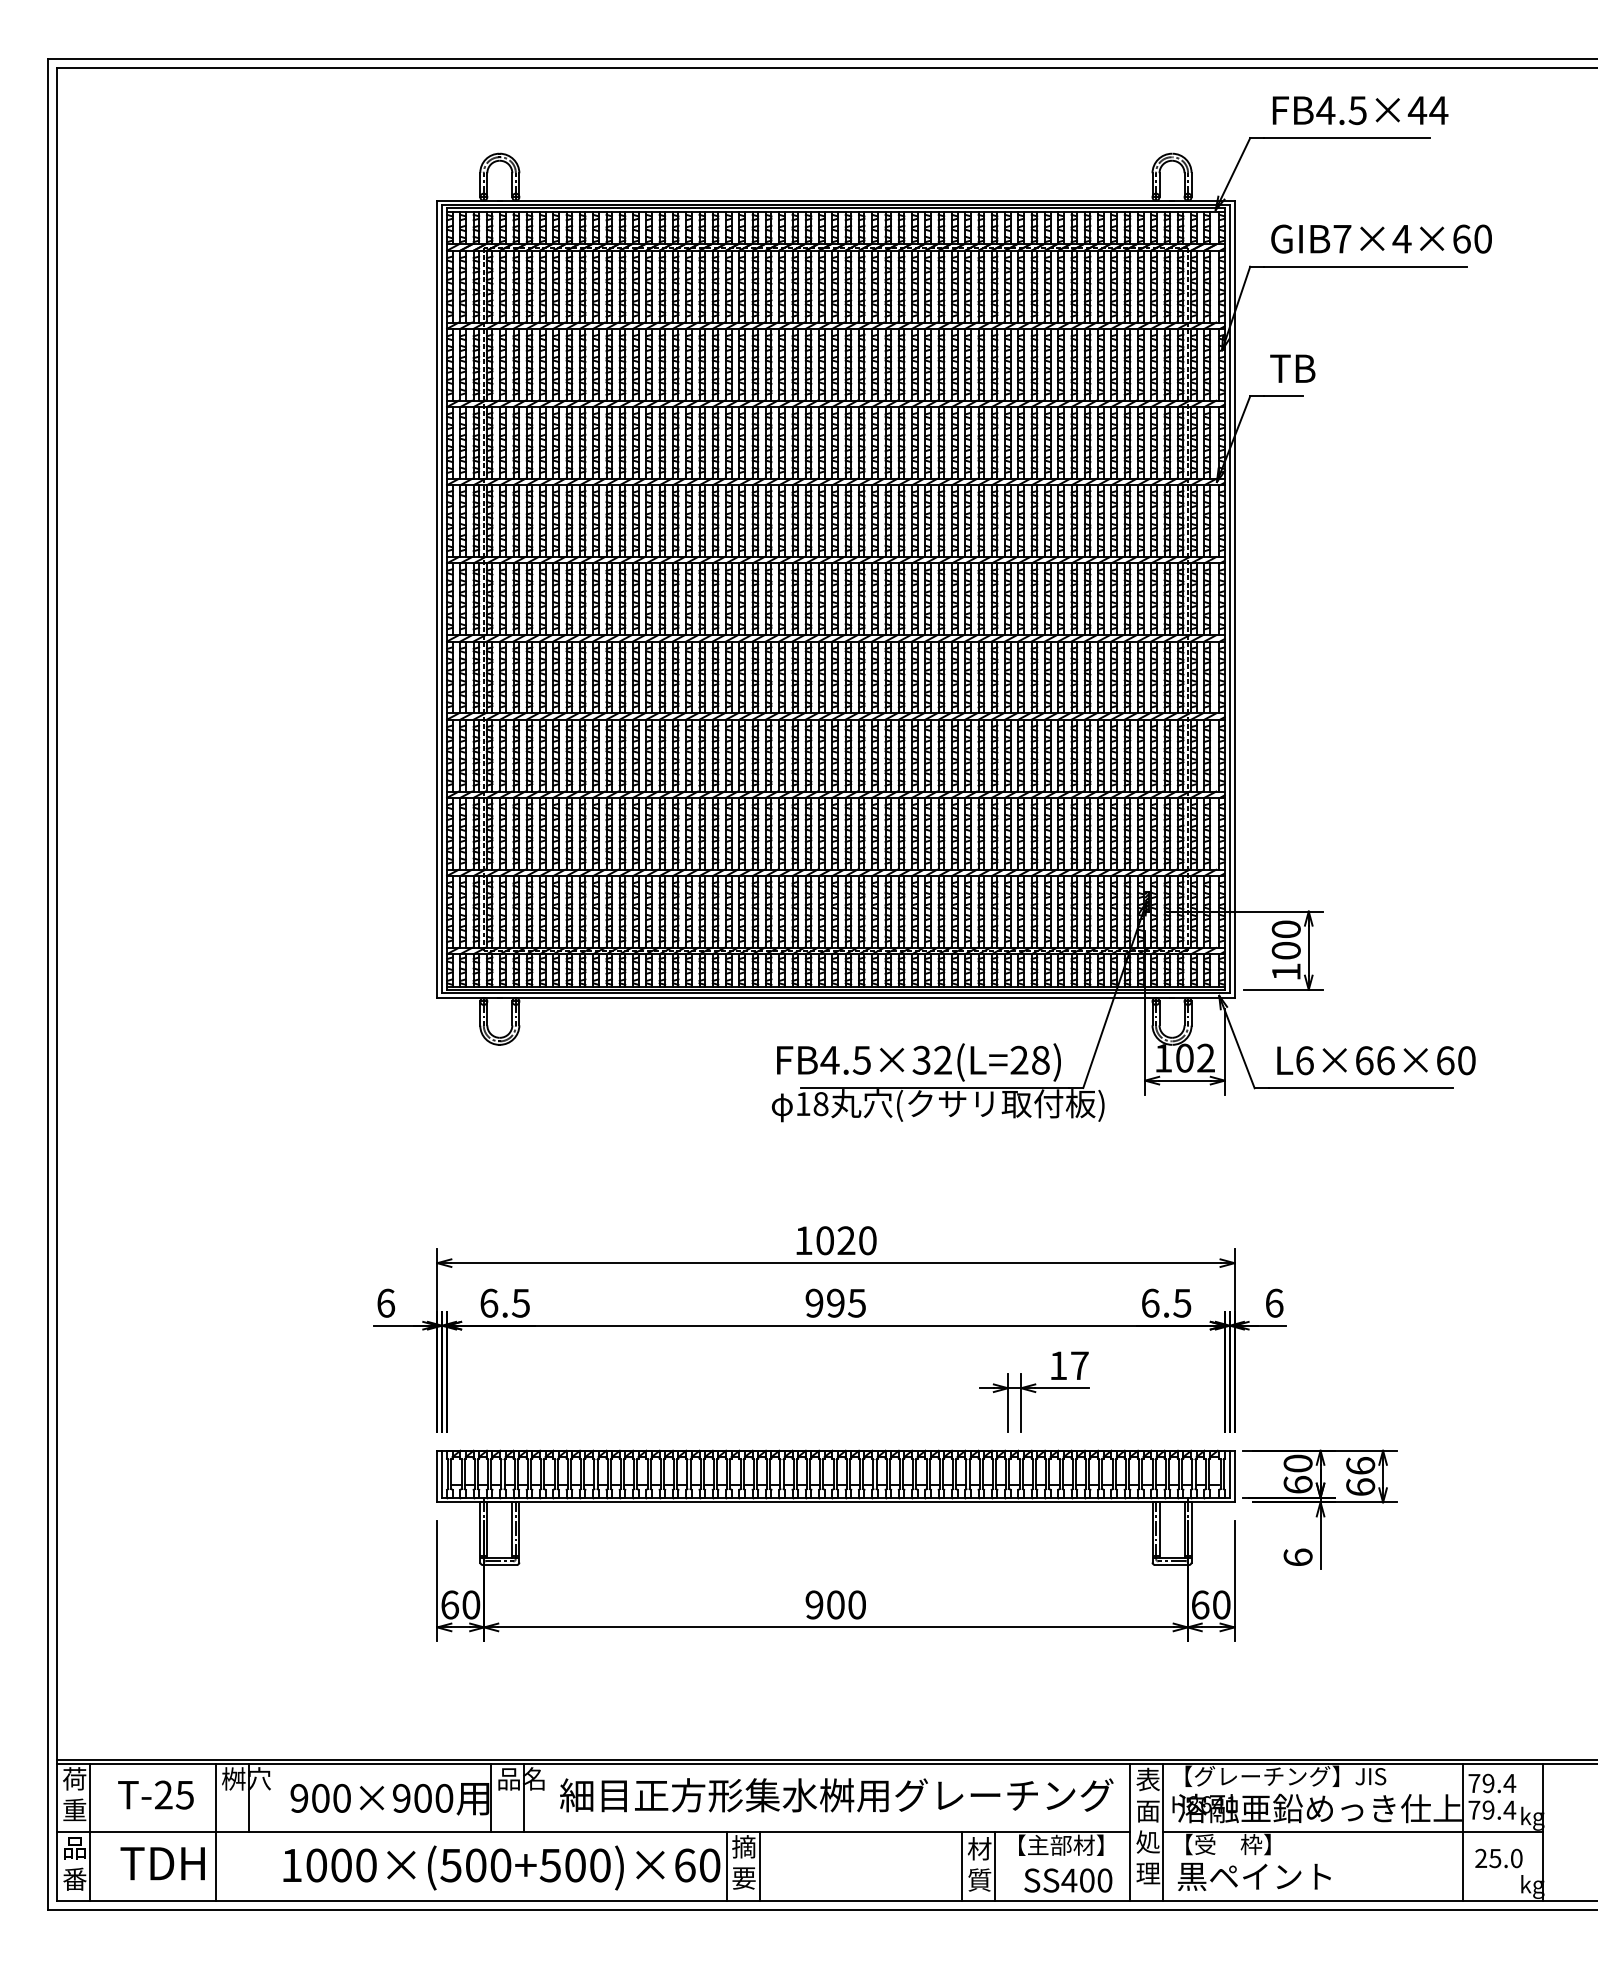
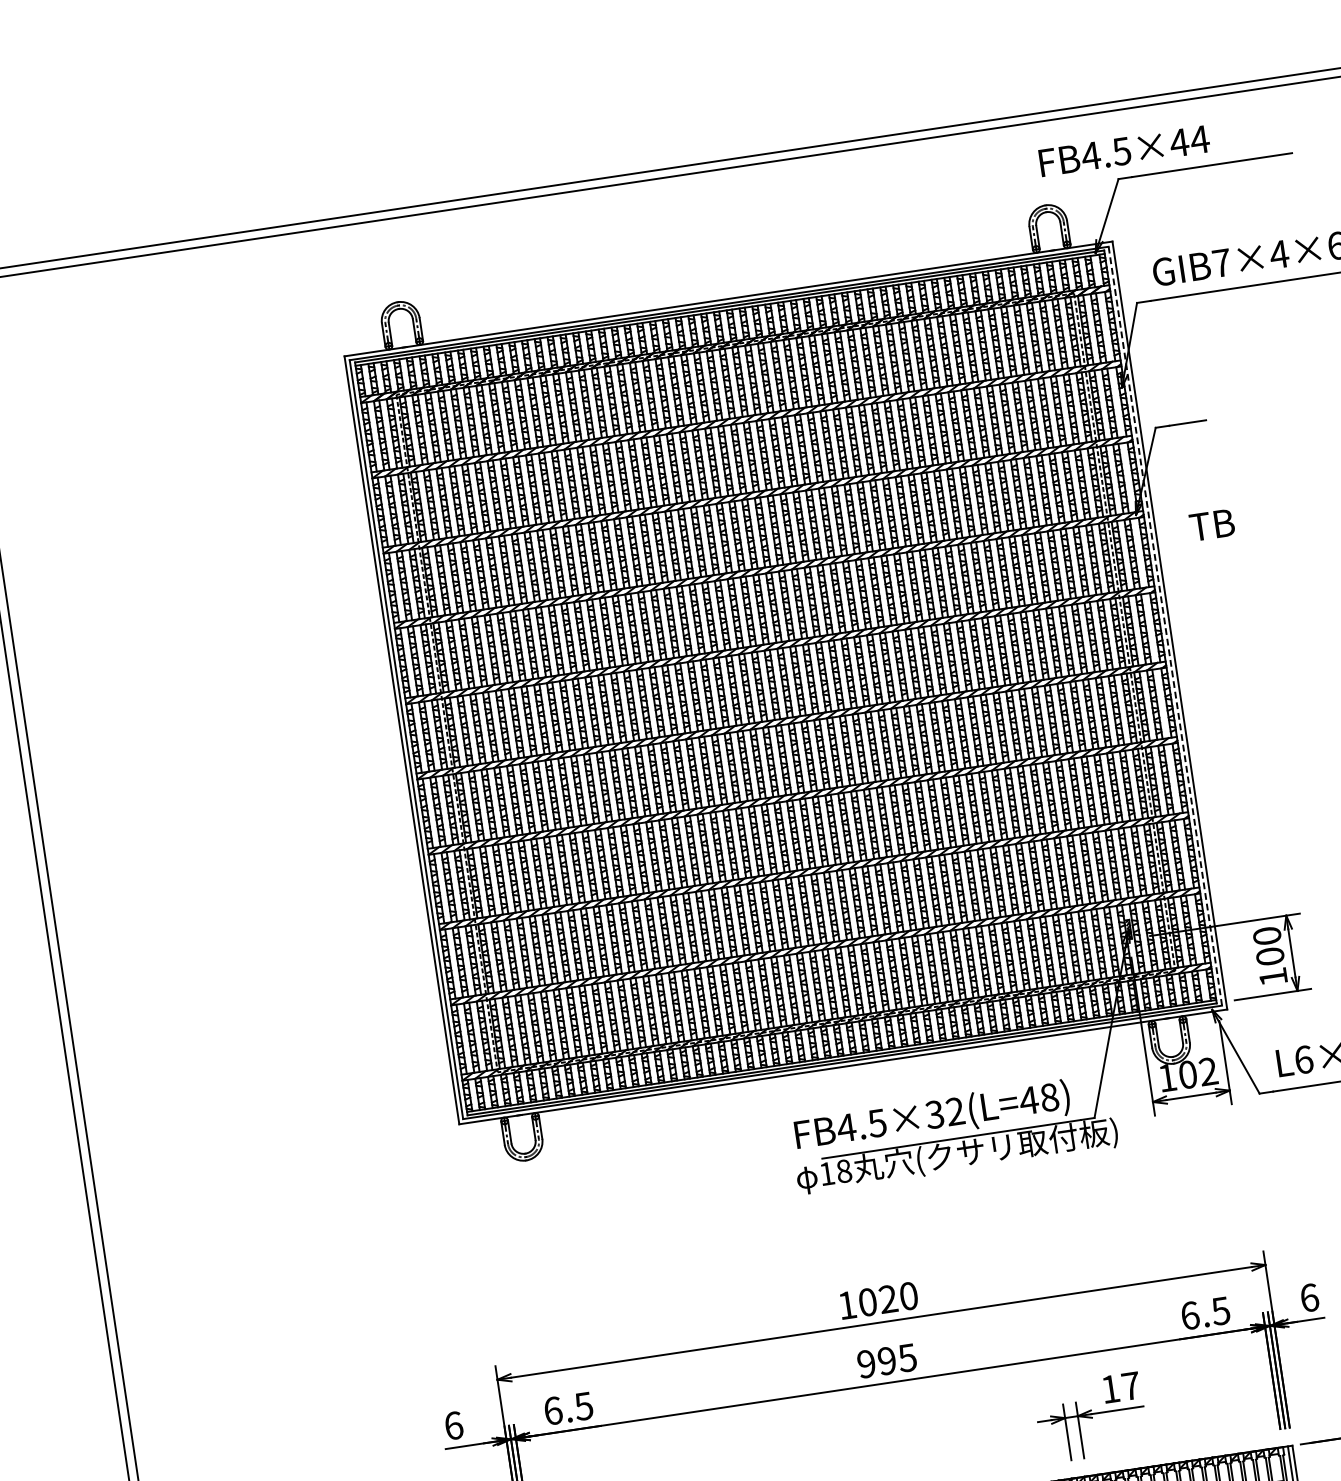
text: (1360, 110) -> (1124, 151), moved
text: (1292, 368) -> (1211, 524), moved
line: (1229, 599) -> (1165, 626), solid -> dashed
text: (1019, 1059) -> (1028, 1099), FB4.5×32(L=28) -> FB4.5×32(L=48)

